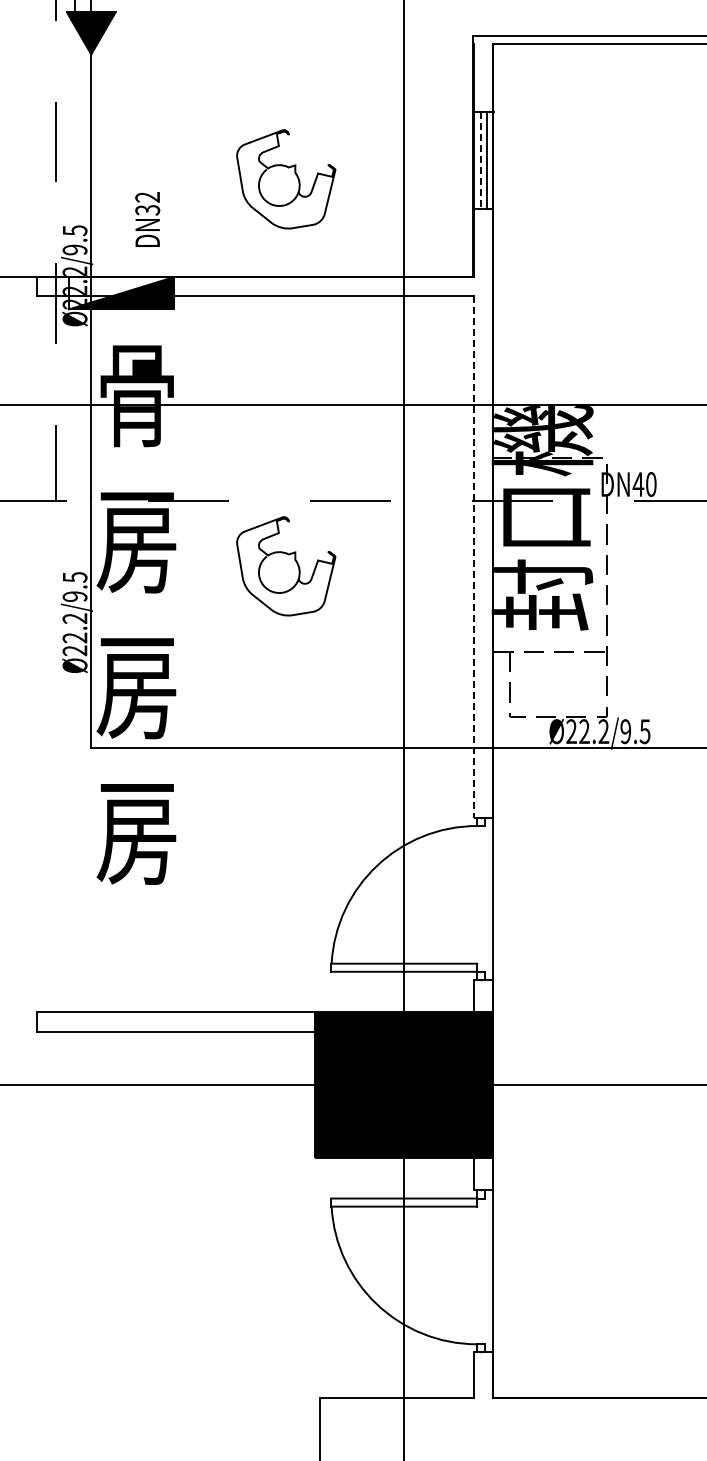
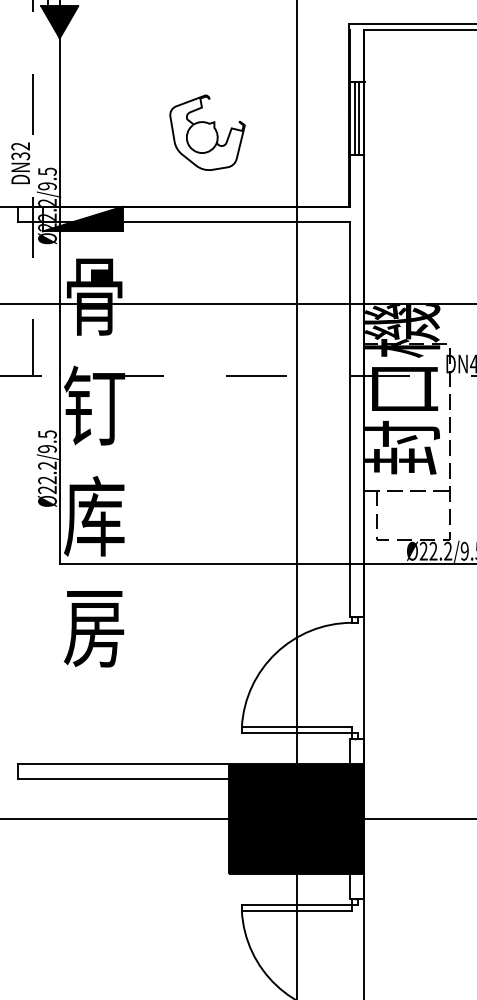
line: (480, 160) -> (354, 118), dashed -> solid
text: (147, 219) -> (20, 163), moved
text: (136, 539) -> (94, 405), 房 -> 钉
line: (473, 557) -> (349, 419), dashed -> solid
curve: (294, 560) -> (213, 421), removed
text: (136, 685) -> (94, 516), 房 -> 库

